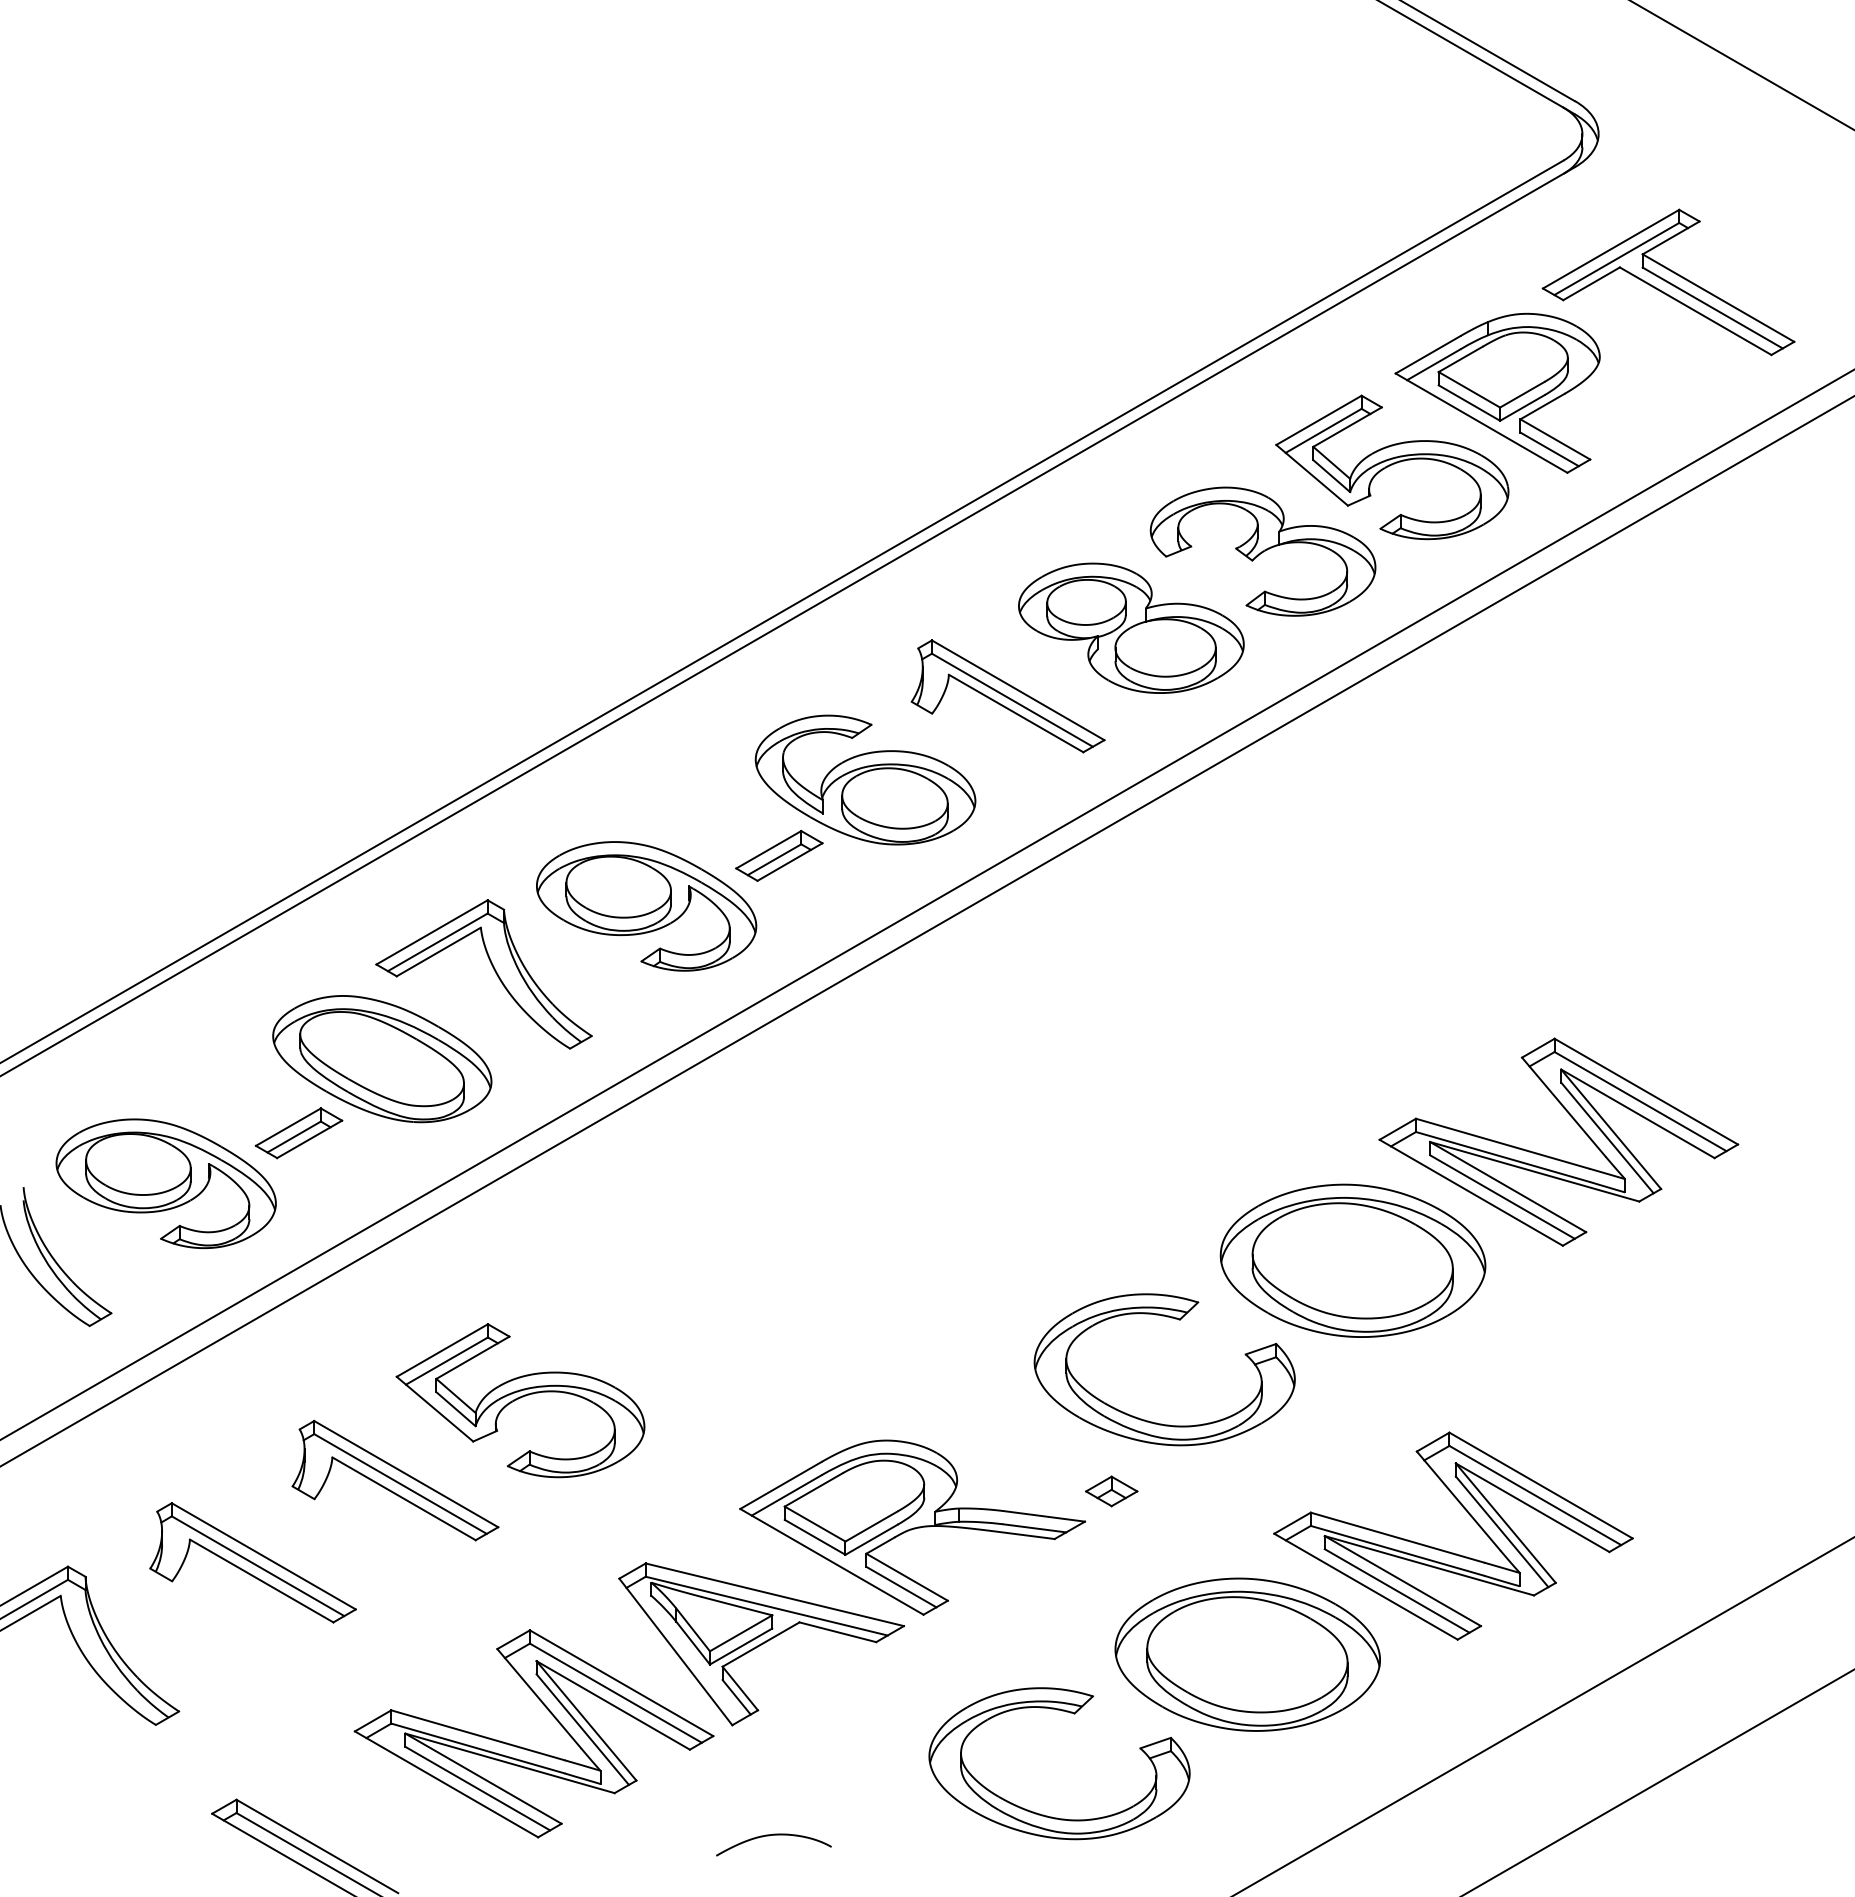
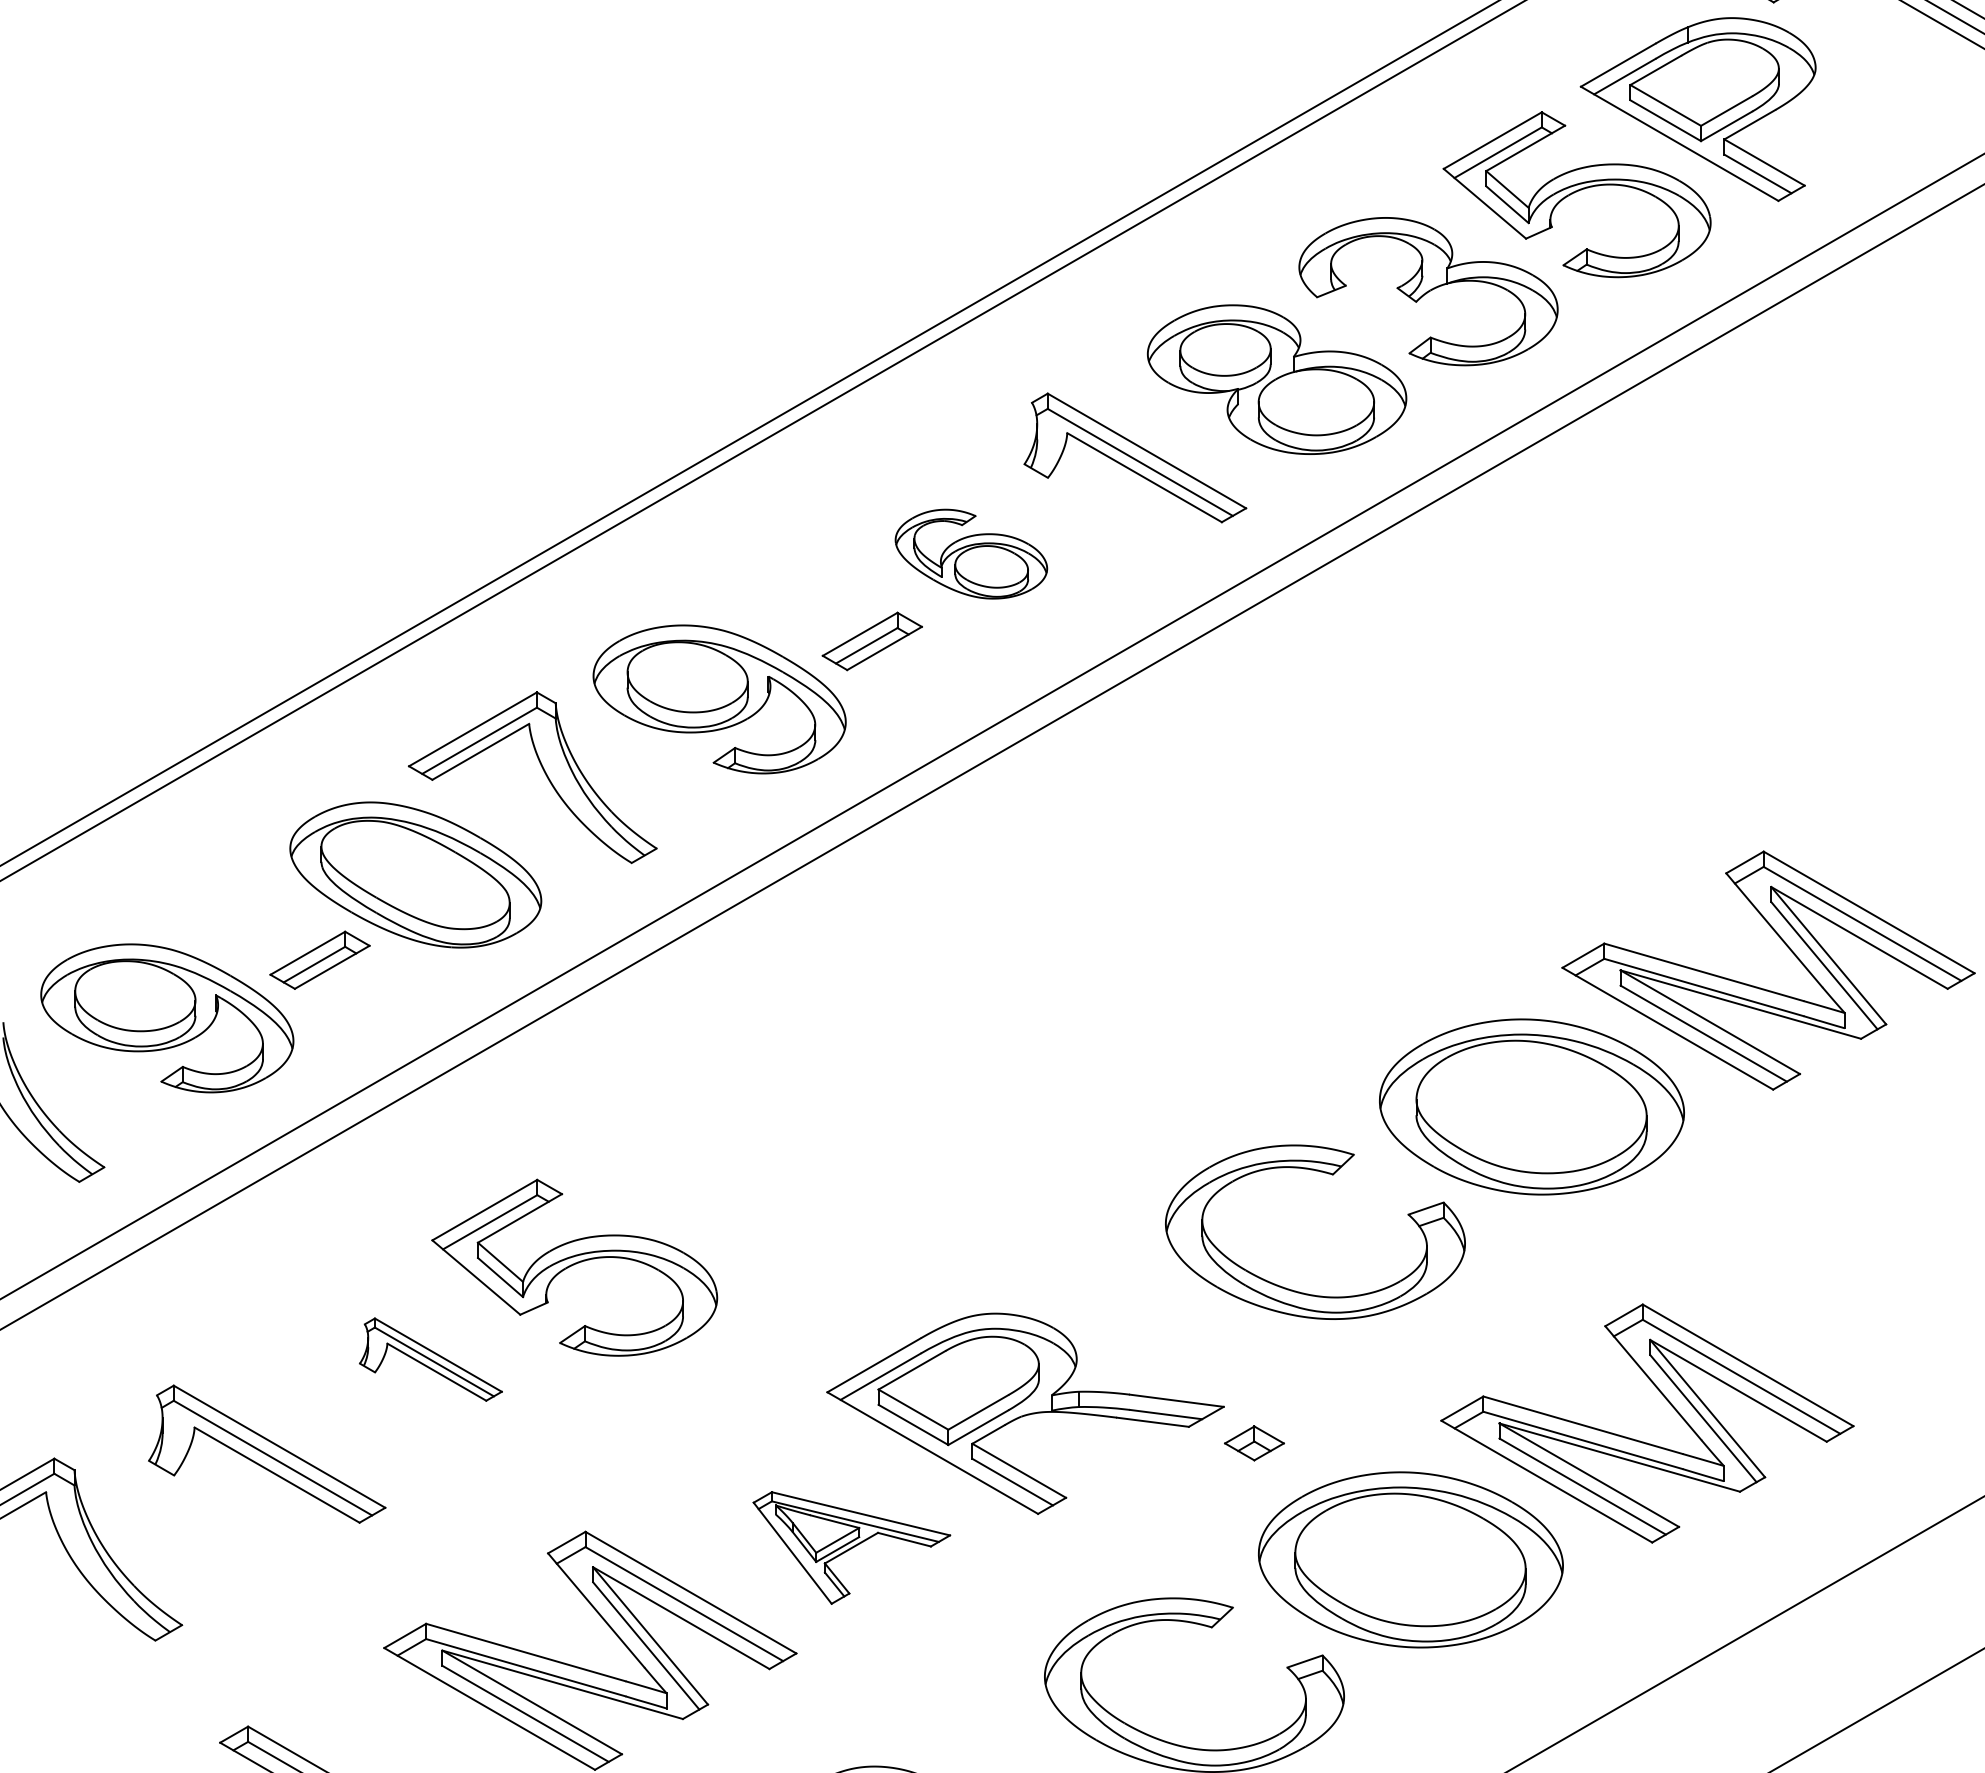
part: (865, 779) -> (971, 553), size x0.6
part: (395, 1480) -> (430, 1359), size x0.6
part: (1111, 1491) -> (1254, 1443), moved
part: (761, 1644) -> (851, 1548), size x0.6

